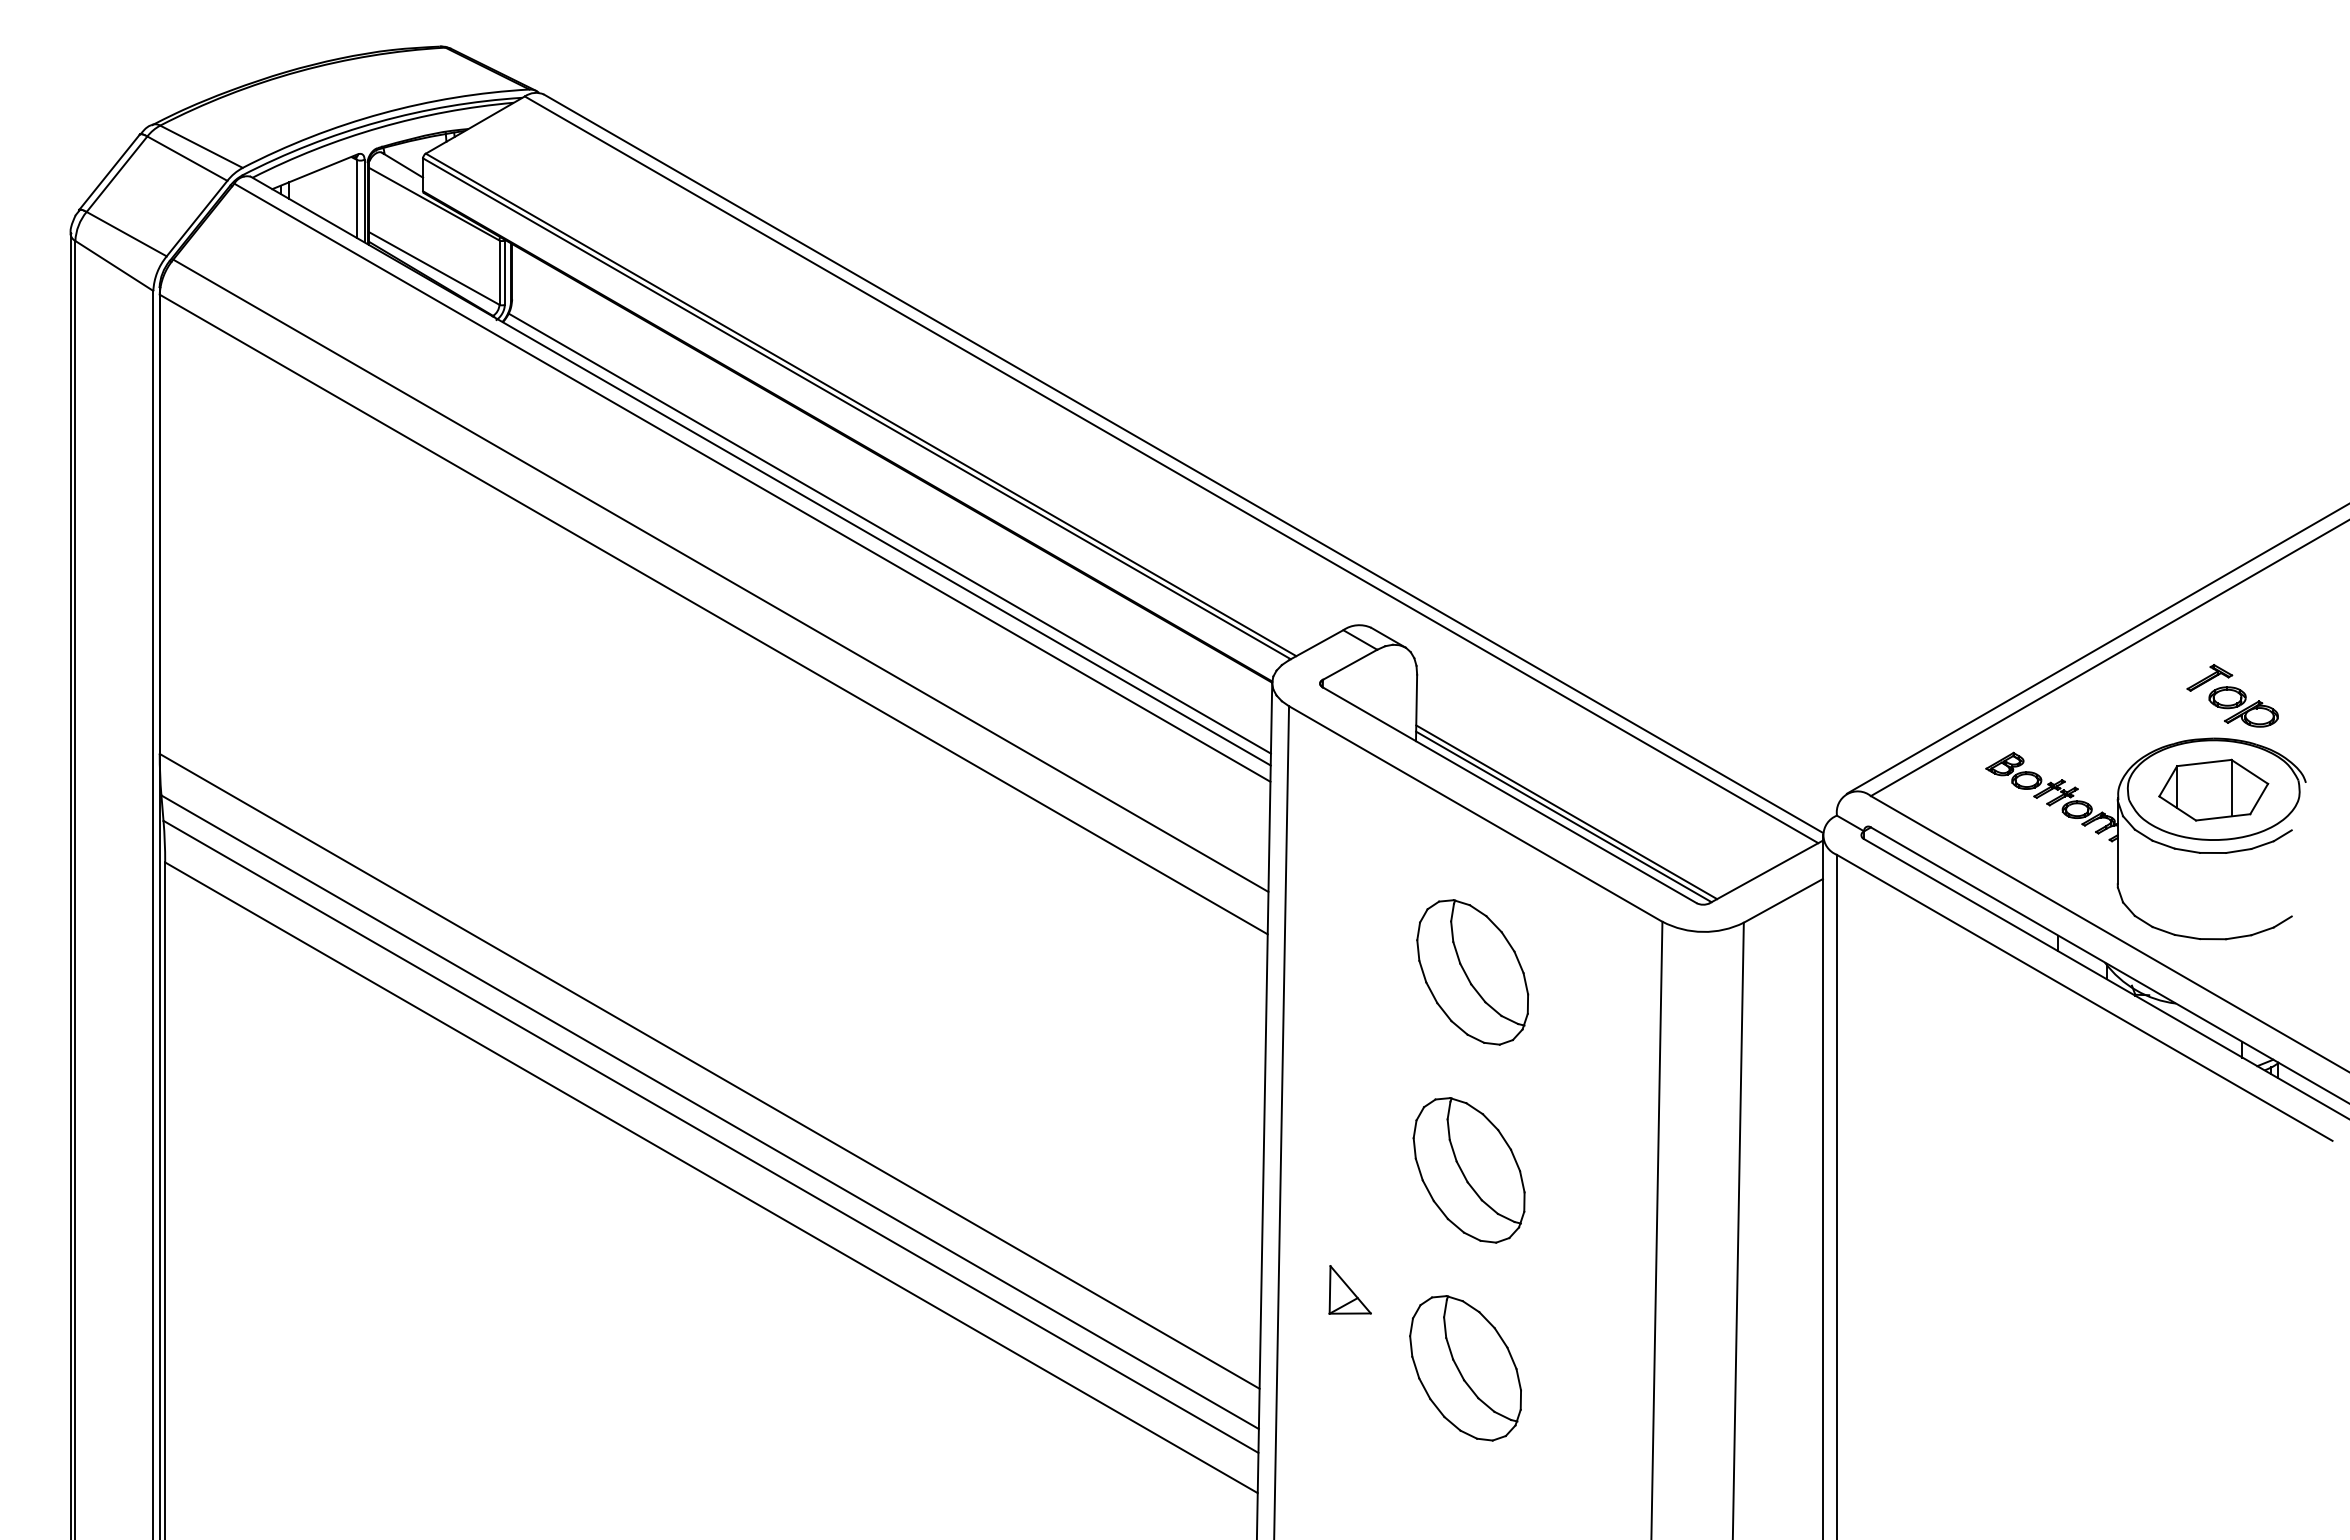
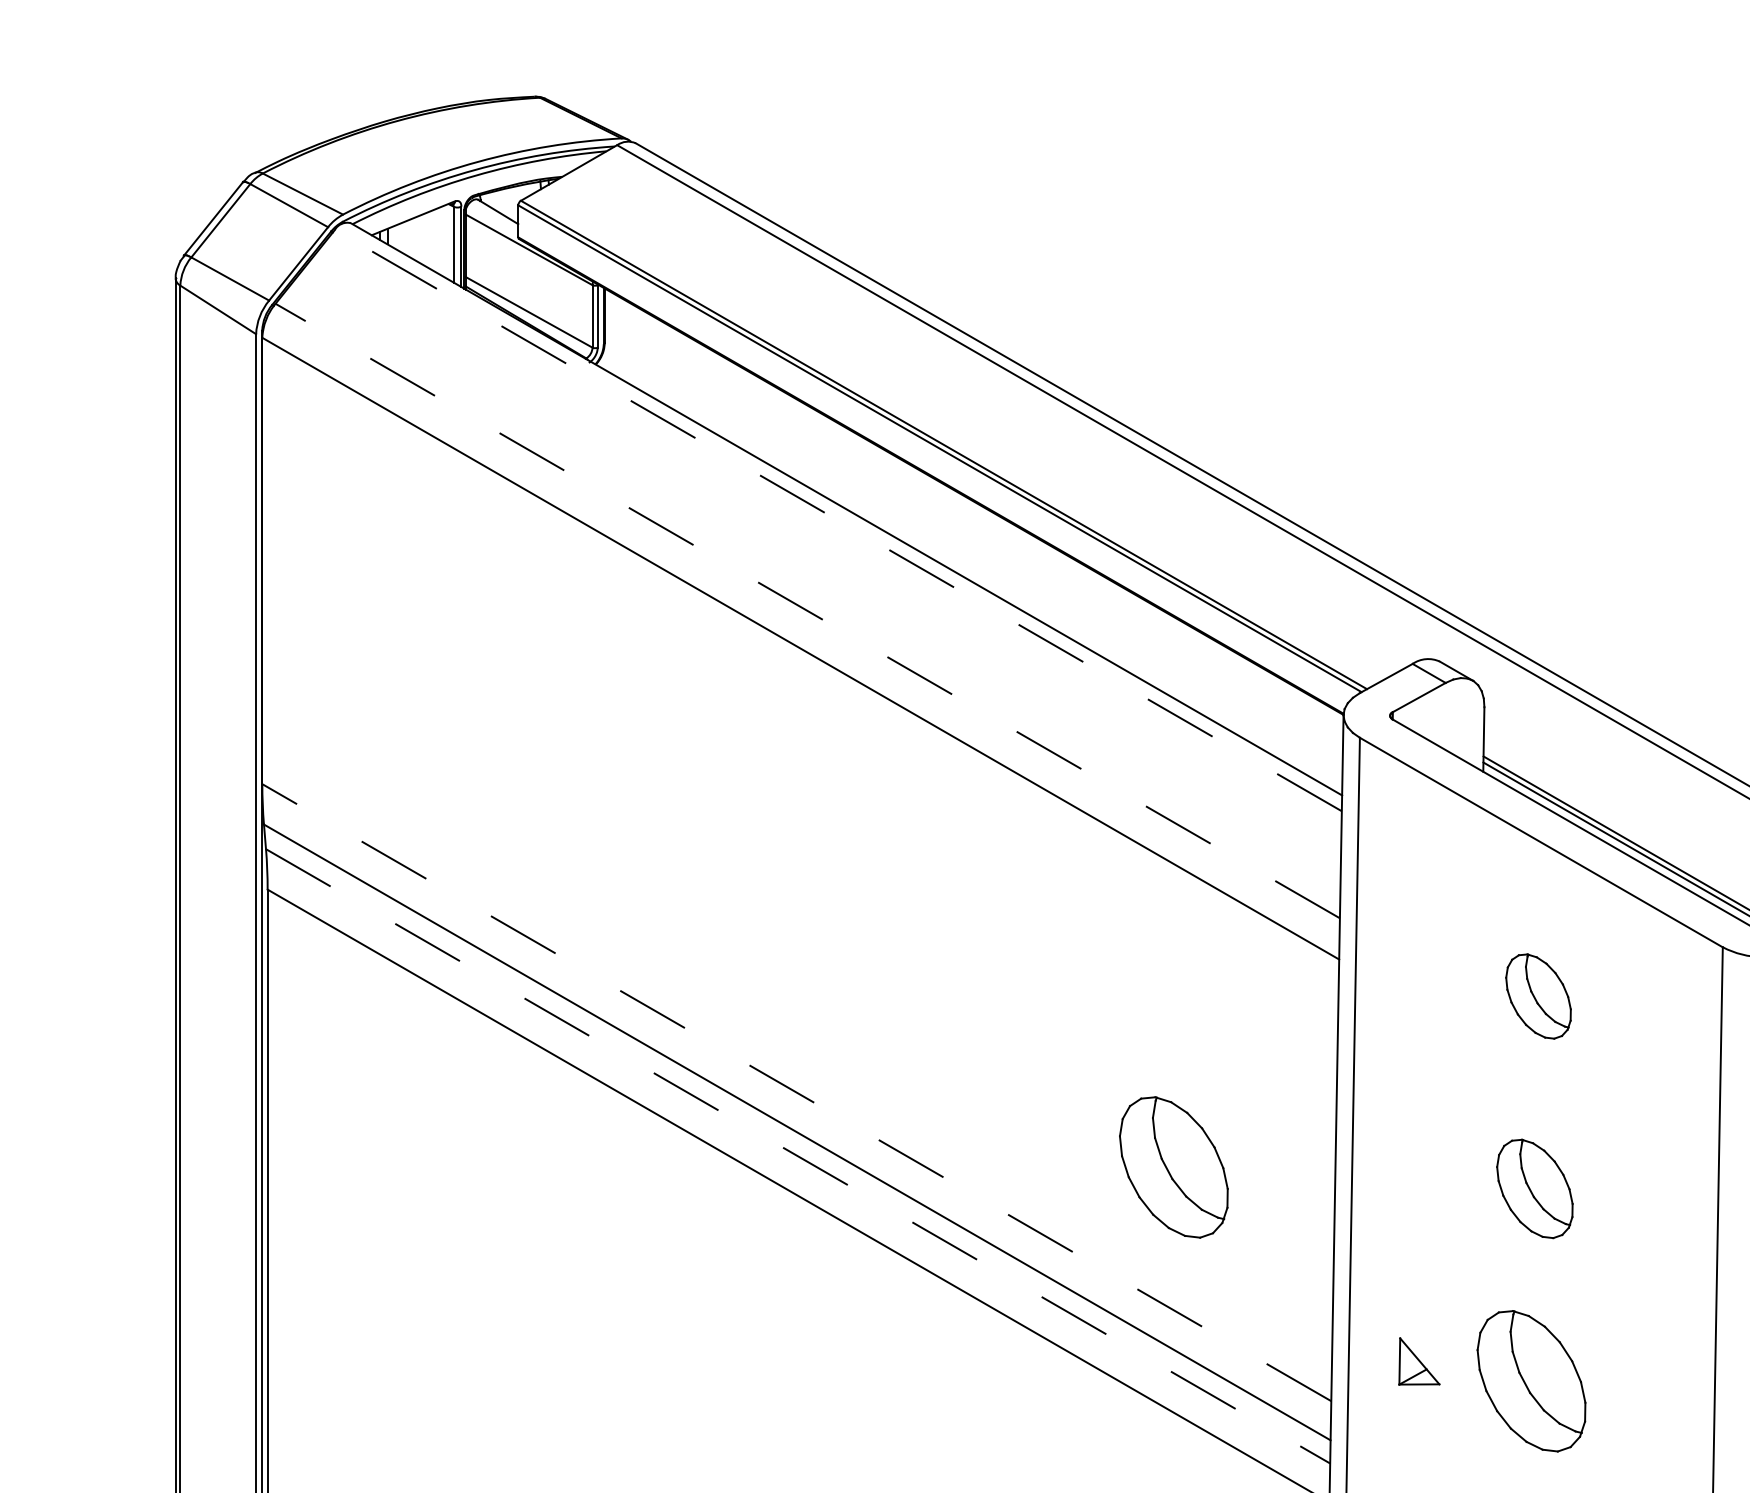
line: (751, 482) -> (837, 520), solid -> dashed
line: (889, 533) -> (971, 569), removed
line: (720, 575) -> (807, 610), solid -> dashed
part: (1472, 972) -> (1538, 996), size x0.6
line: (709, 1071) -> (796, 1092), solid -> dashed
line: (711, 1137) -> (798, 1156), solid -> dashed
part: (1097, 1148) -> (1173, 1167), added
part: (1468, 1170) -> (1534, 1189), size x0.7
part: (1349, 1289) -> (1418, 1361), moved

